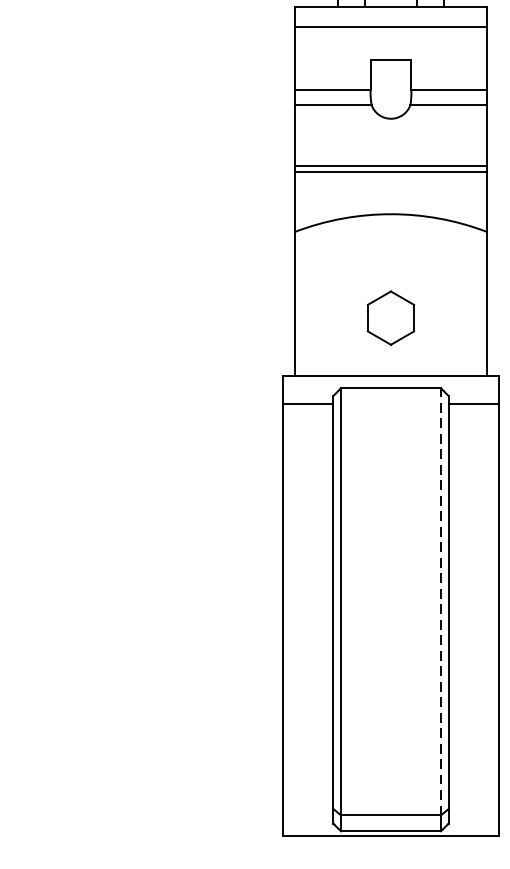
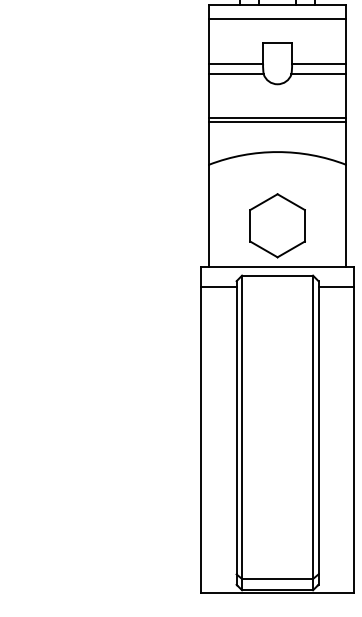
part: (390, 317) -> (277, 225), size x1.67
line: (441, 602) -> (313, 427), dashed -> solid

